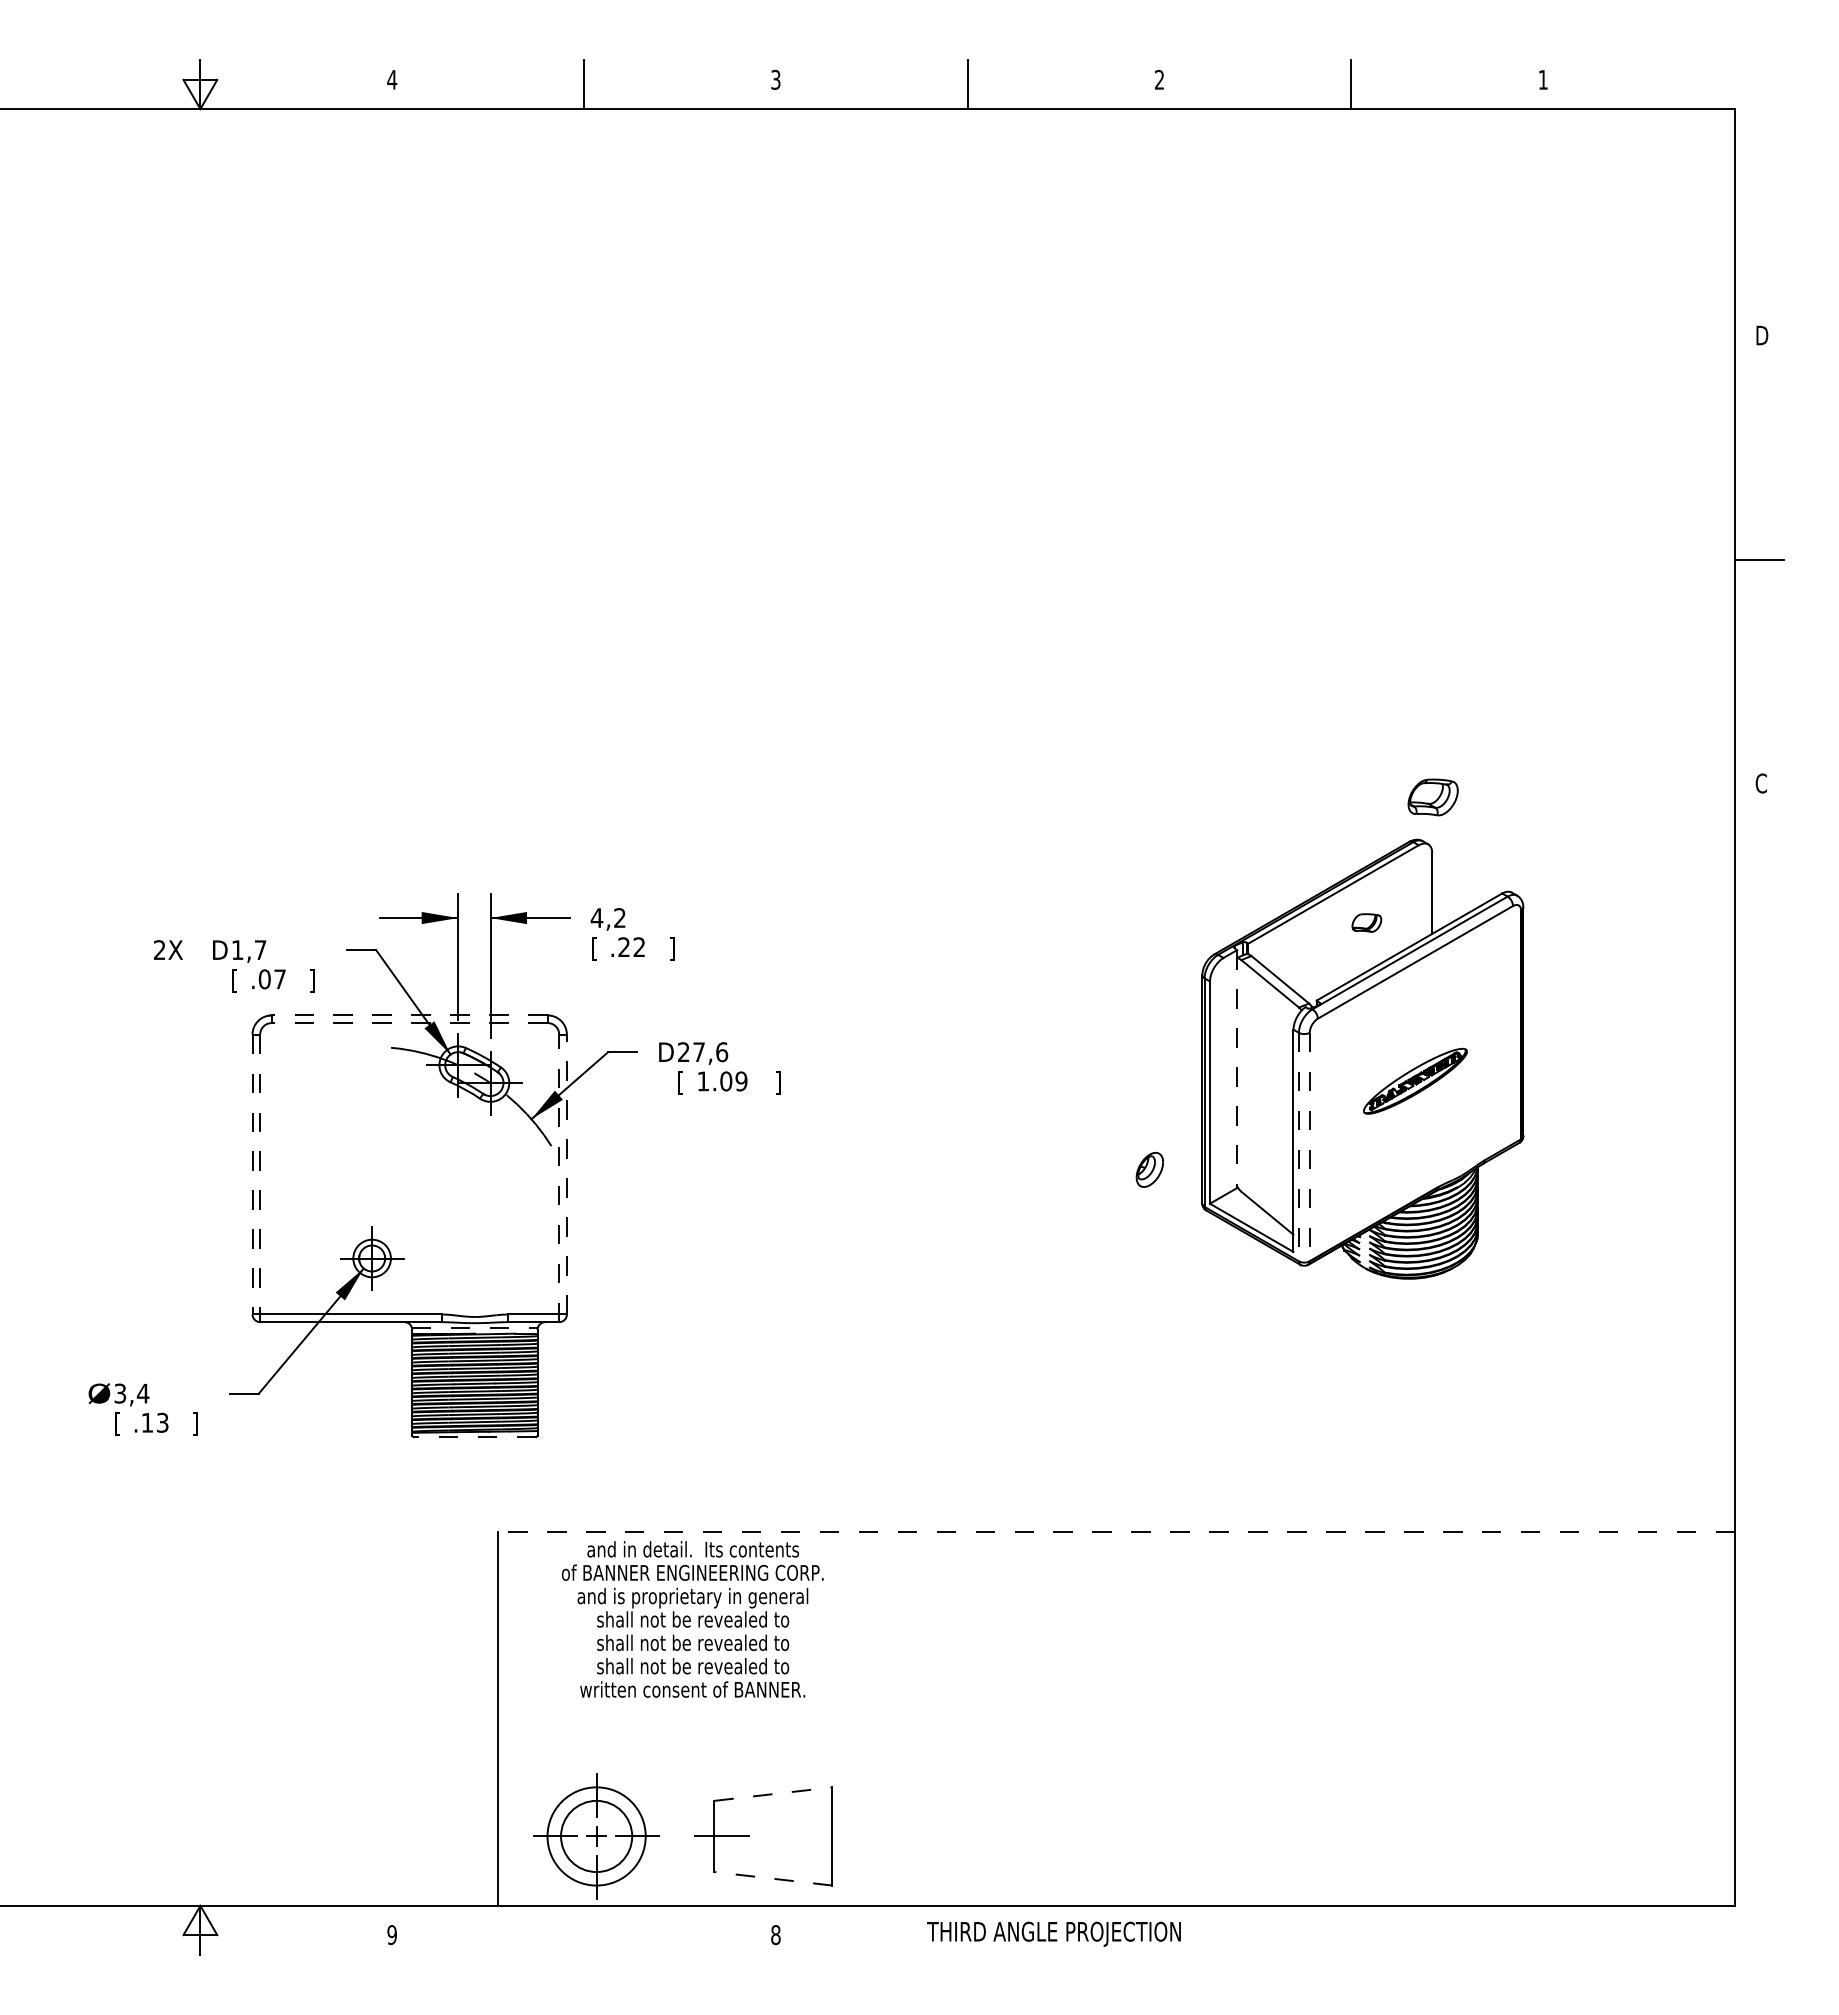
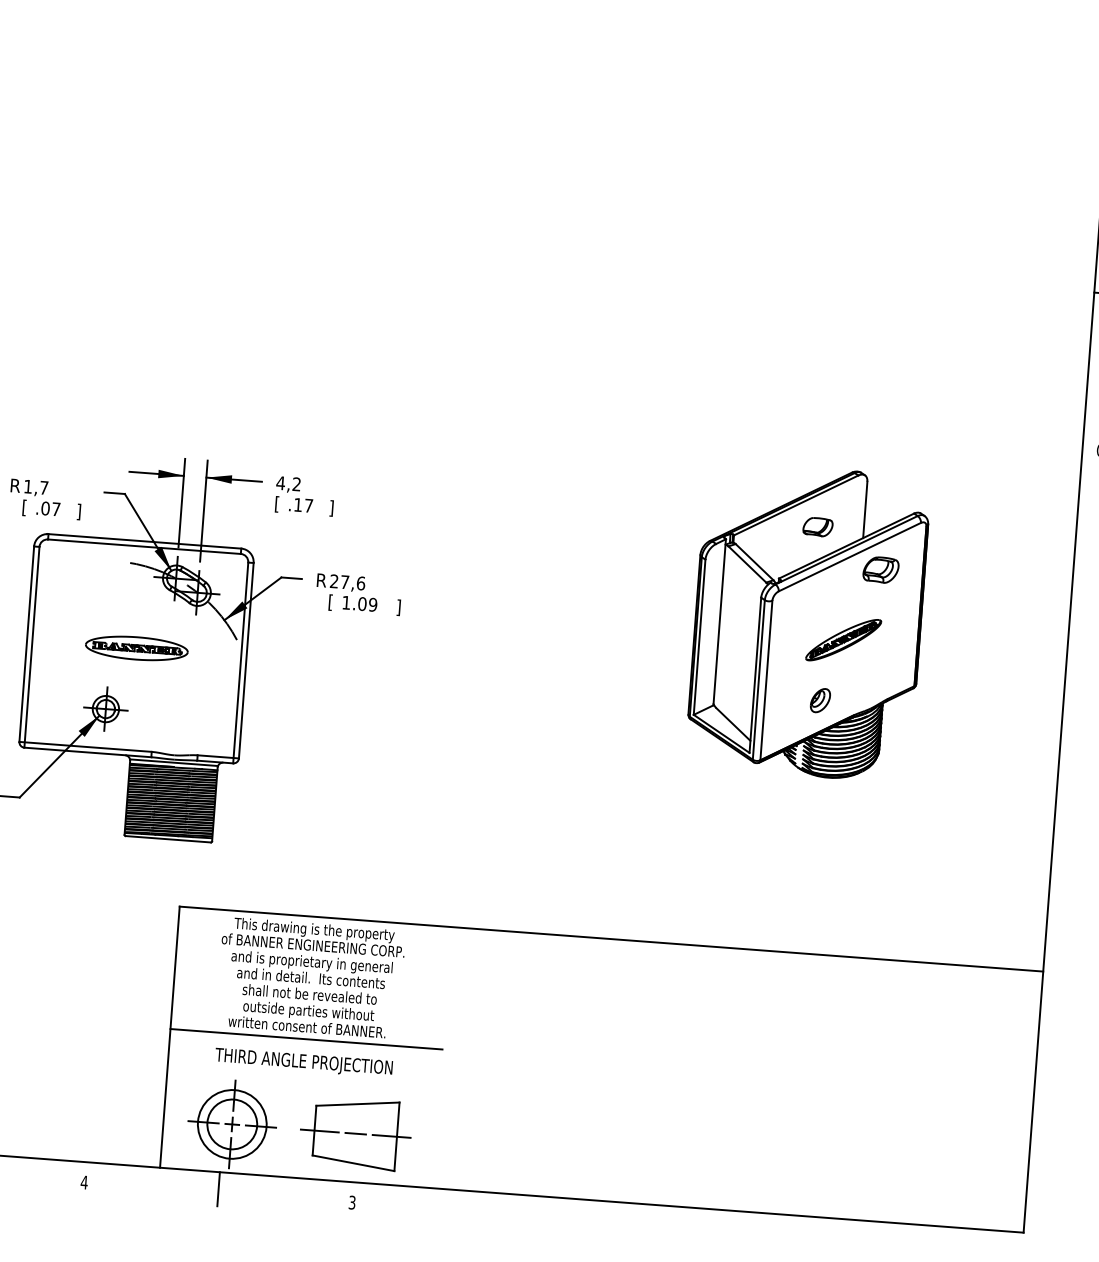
part: (1432, 797) -> (880, 570), moved
part: (1366, 922) -> (817, 526), size x1.43
text: (631, 946) -> (303, 504), .22 -> .17
text: (221, 950) -> (16, 486), D -> R
line: (409, 1015) -> (144, 541), dashed -> solid
line: (409, 1023) -> (144, 546), dashed -> solid
text: (667, 1052) -> (322, 580), D -> R
line: (1236, 1069) -> (719, 622), dashed -> solid
line: (1298, 1147) -> (758, 680), dashed -> solid
line: (1309, 1147) -> (766, 680), dashed -> solid
part: (409, 1168) -> (136, 648), added
part: (1149, 1169) -> (820, 700), moved
line: (252, 1174) -> (26, 644), dashed -> solid
line: (566, 1174) -> (246, 660), dashed -> solid
line: (260, 1178) -> (32, 647), dashed -> solid
line: (559, 1178) -> (240, 663), dashed -> solid
line: (475, 1327) -> (174, 762), dashed -> solid
line: (474, 1437) -> (167, 839), dashed -> solid
line: (1116, 1531) -> (611, 938), dashed -> solid
text: (692, 1551) -> (314, 930), and in detail.  Its contents -> This drawing is the property
text: (693, 1619) -> (311, 978), shall not be revealed to -> and in detail.  Its contents
text: (693, 1668) -> (308, 1012), shall not be revealed to -> outside parties without
line: (692, 1707) -> (306, 1039), added
line: (773, 1794) -> (357, 1104), dashed -> solid
line: (773, 1836) -> (355, 1133), added
line: (824, 1836) -> (391, 1136), added
line: (772, 1878) -> (352, 1163), dashed -> solid
line: (584, 1929) -> (218, 1188), added
text: (1053, 1933) -> (303, 1062), moved
text: (392, 1935) -> (84, 1182), 9 -> 4
text: (775, 1935) -> (351, 1202), 8 -> 3

